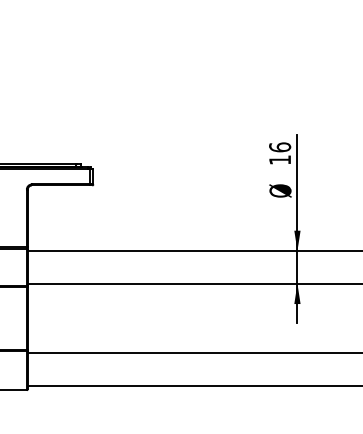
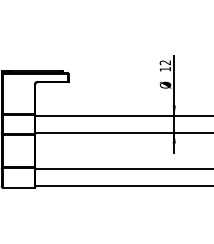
text: (278, 146) -> (164, 62), 16 -> 12

